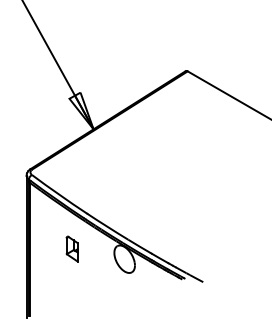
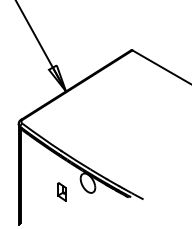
part: (71, 248) -> (61, 191), moved

